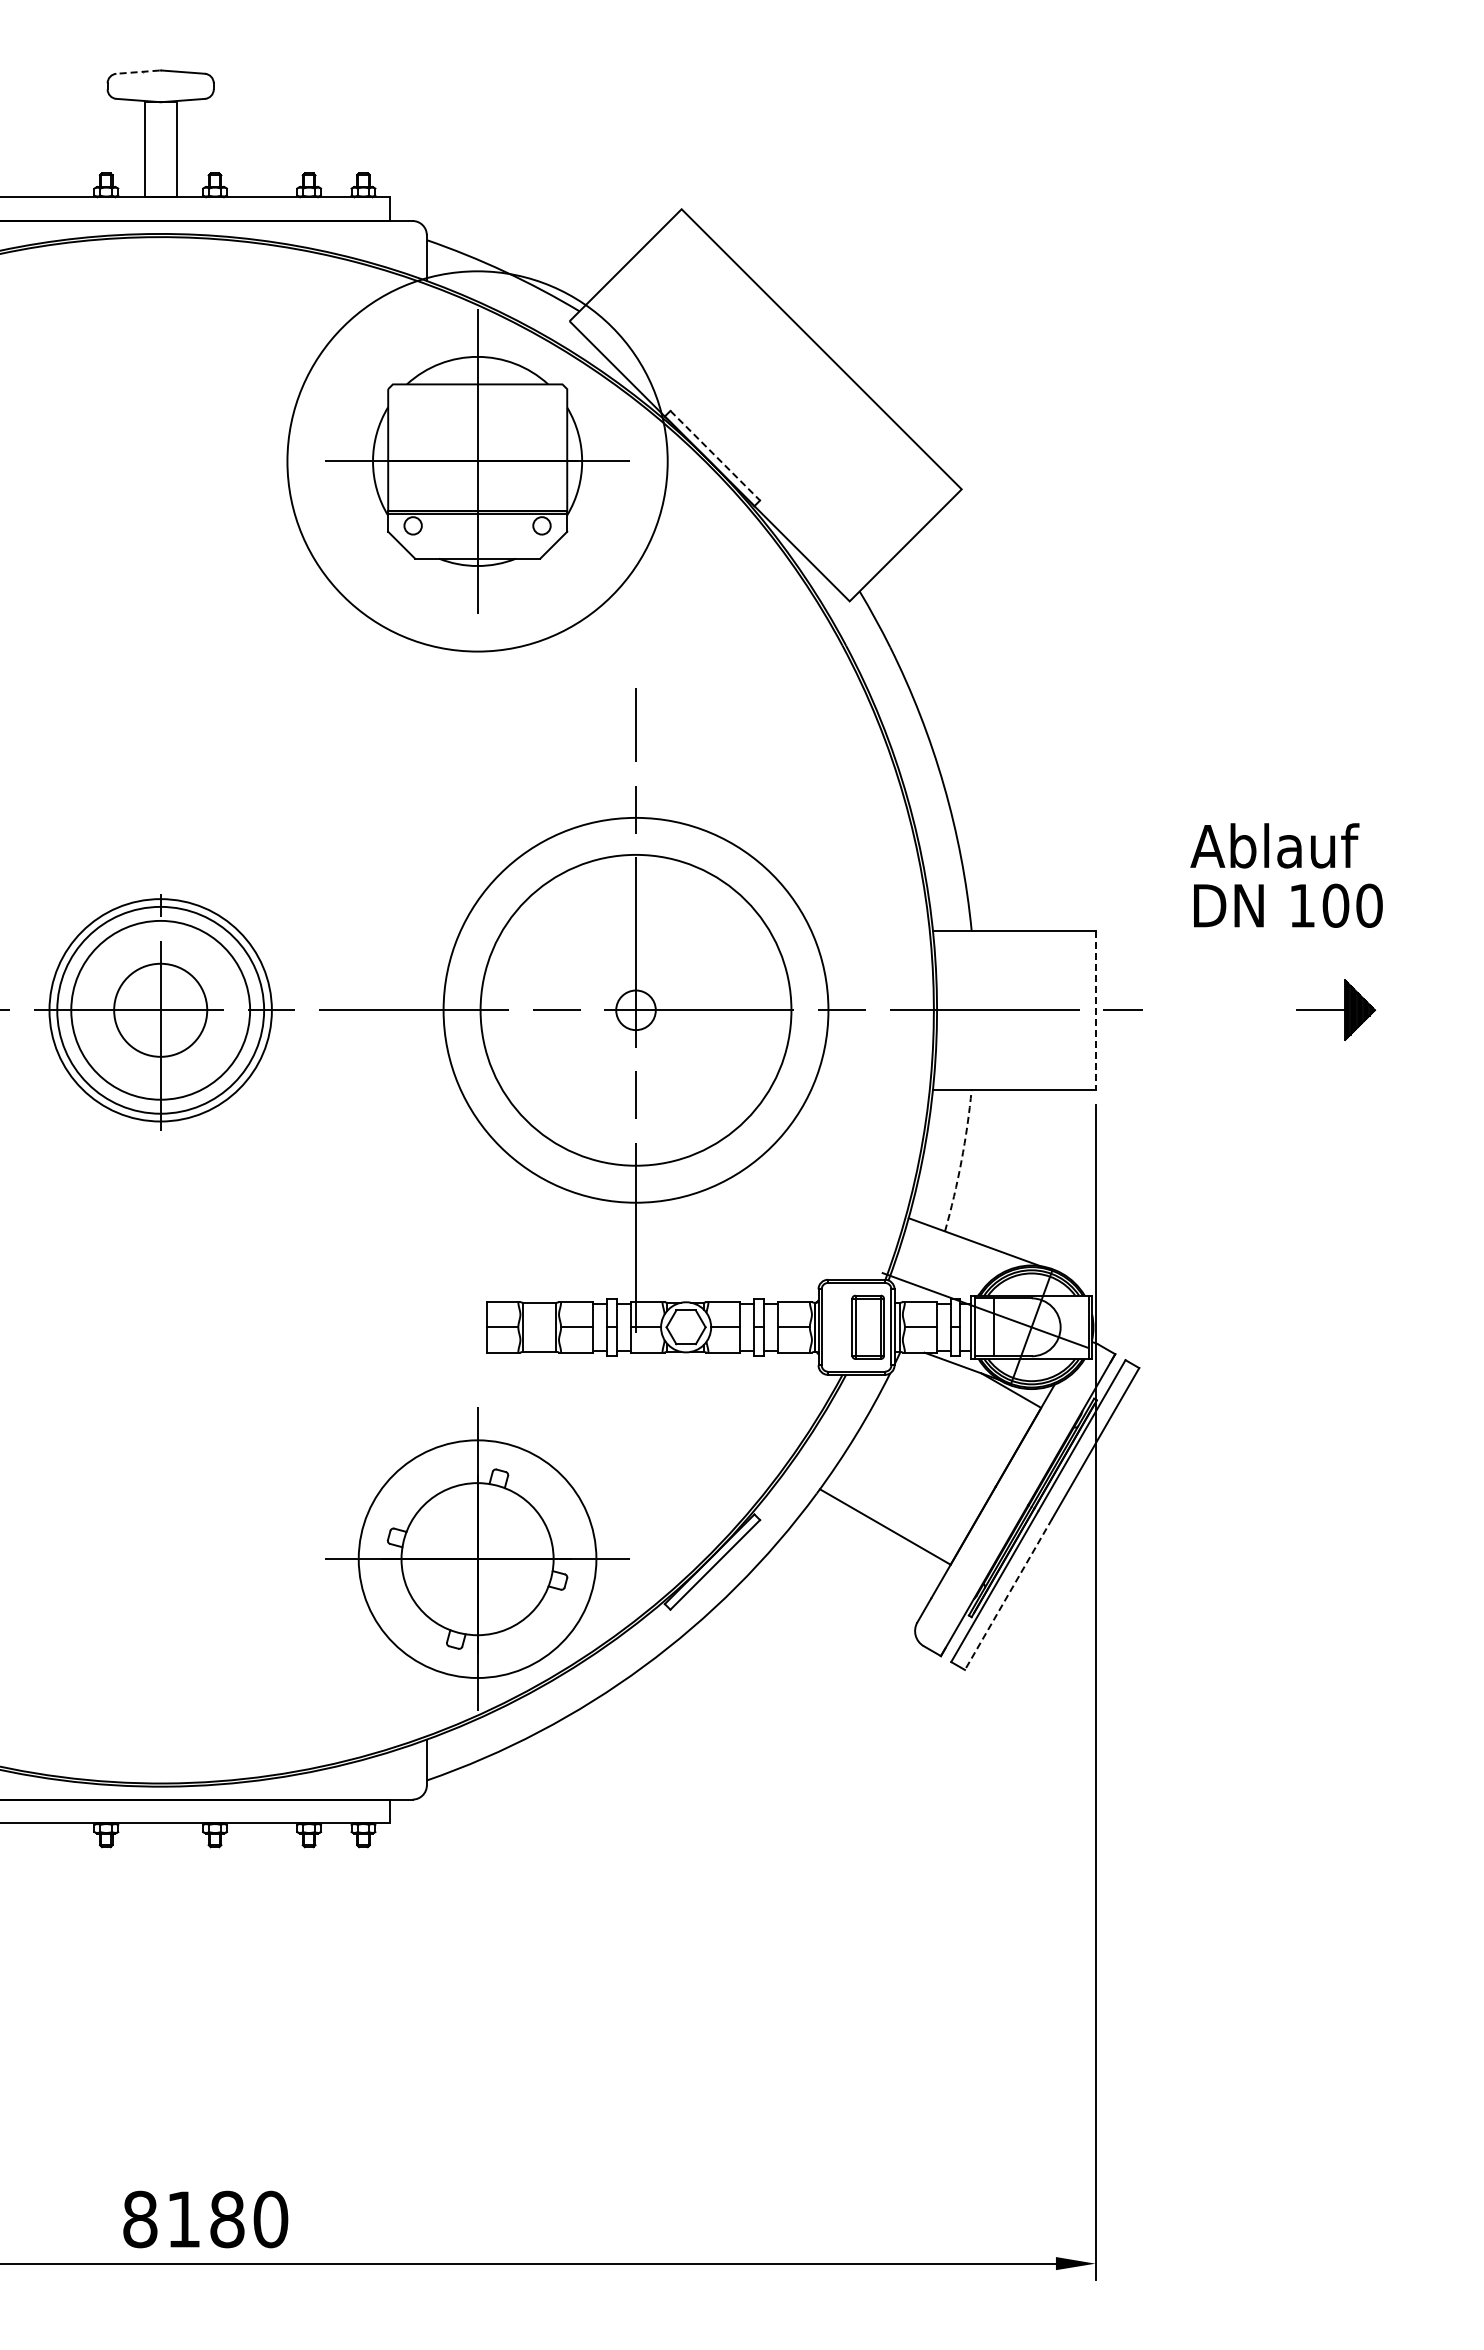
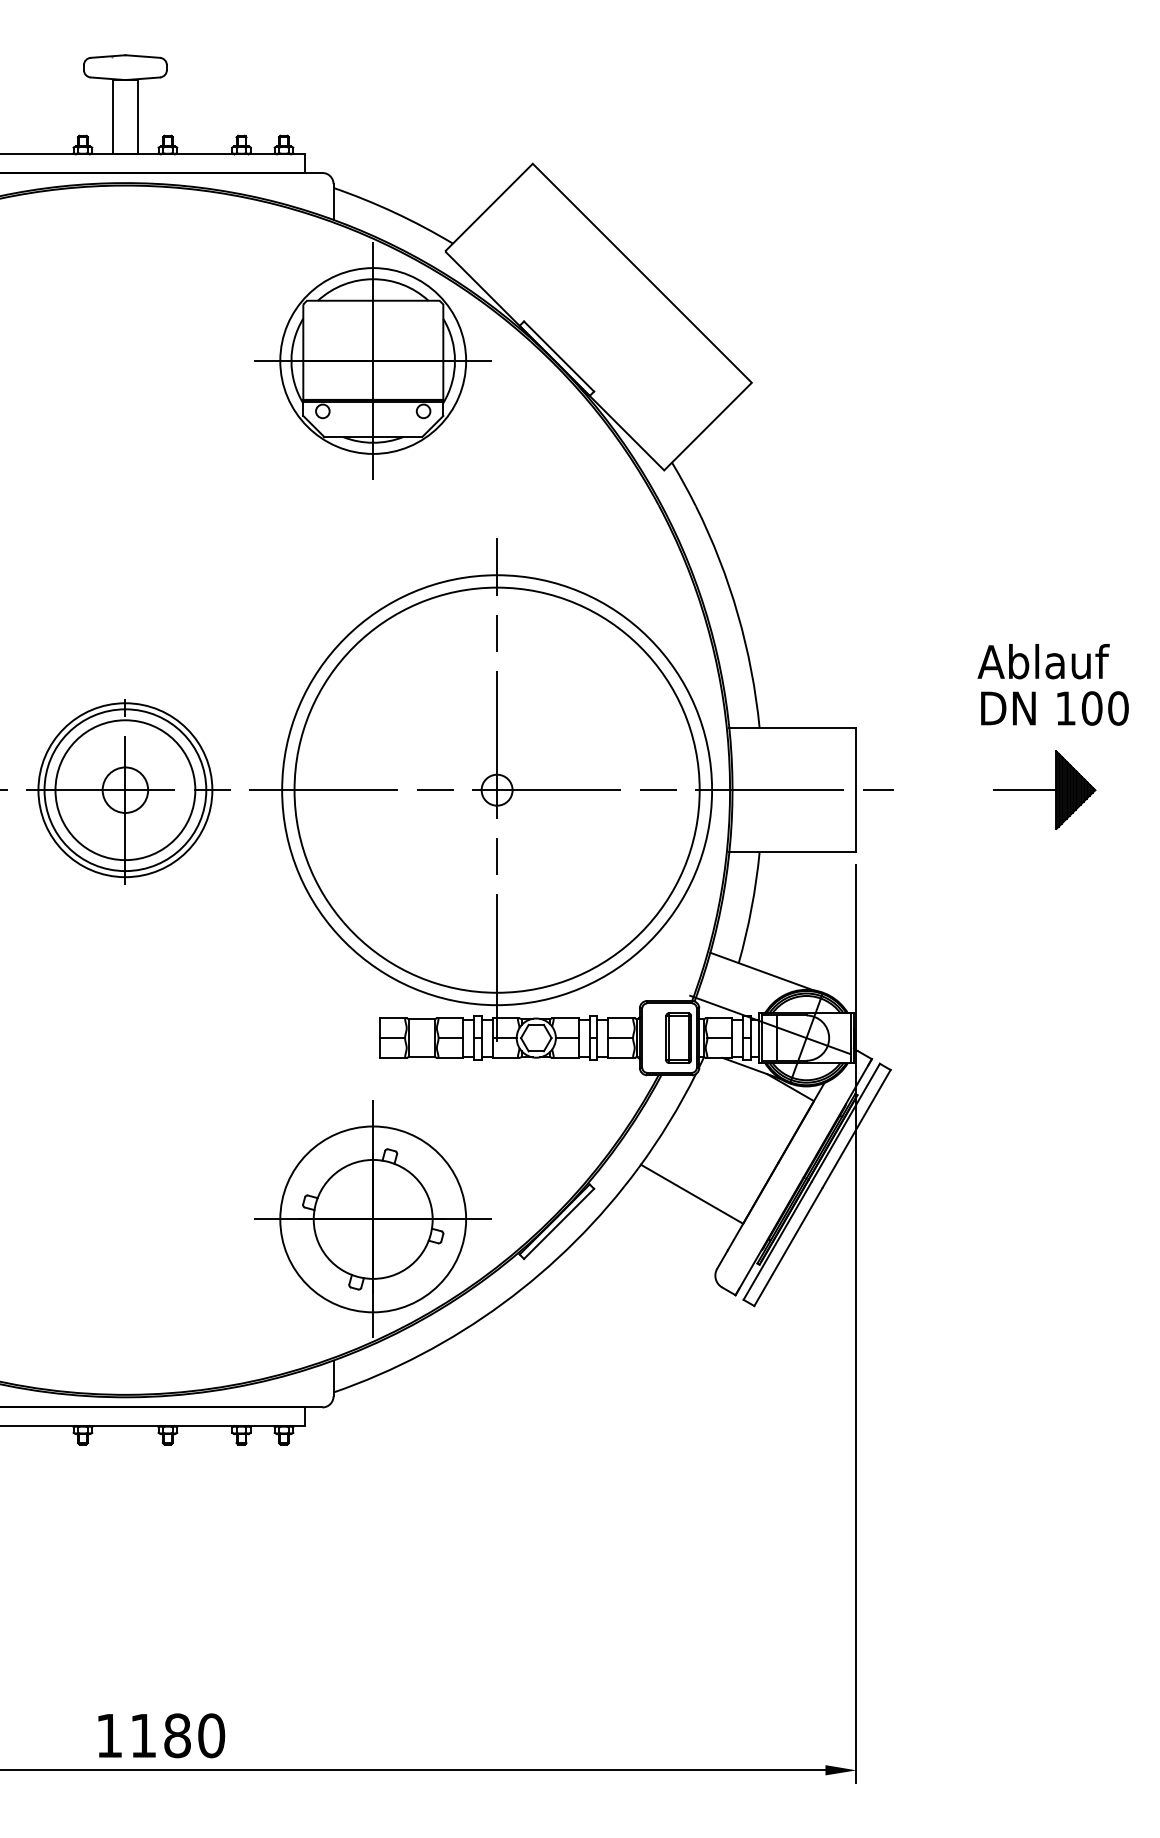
line: (137, 72) -> (107, 56), dashed -> solid
line: (715, 456) -> (559, 357), dashed -> solid
circle: (477, 461) -> (373, 361), size x0.62
text: (1274, 845) -> (1043, 661), moved
text: (1288, 905) -> (1055, 708), moved
part: (1335, 1009) -> (1044, 789), size x1.67
circle: (160, 1010) -> (125, 790), size x0.62
circle: (635, 1010) -> (496, 790), size x1.43
circle: (635, 1010) -> (496, 790), size x1.67
line: (1095, 1010) -> (856, 790), dashed -> solid
arc: (961, 1161) -> (751, 908), dashed -> solid
line: (1008, 1594) -> (788, 1247), dashed -> solid
text: (140, 2219) -> (109, 1735), 8180 -> 1180

